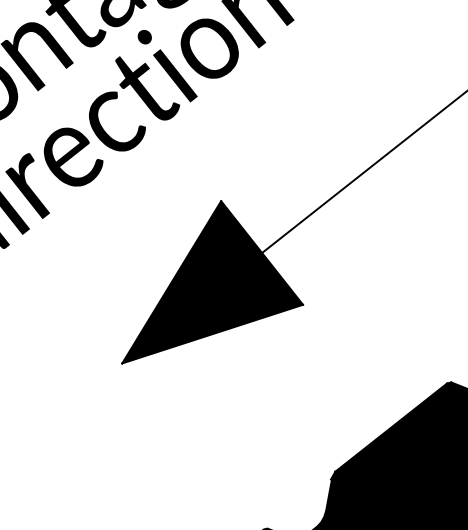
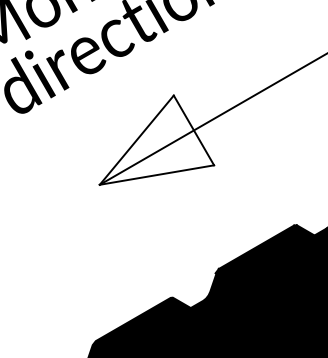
fill: (203, 276) -> (156, 139), removed

